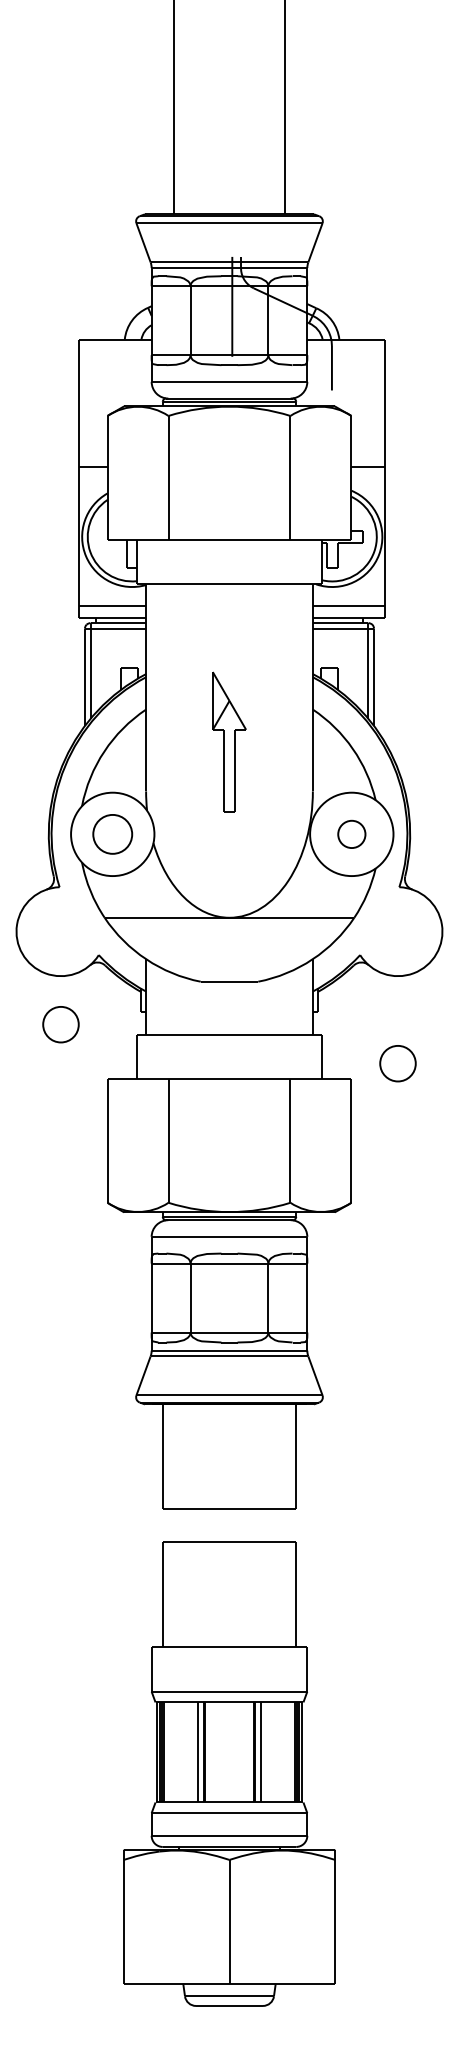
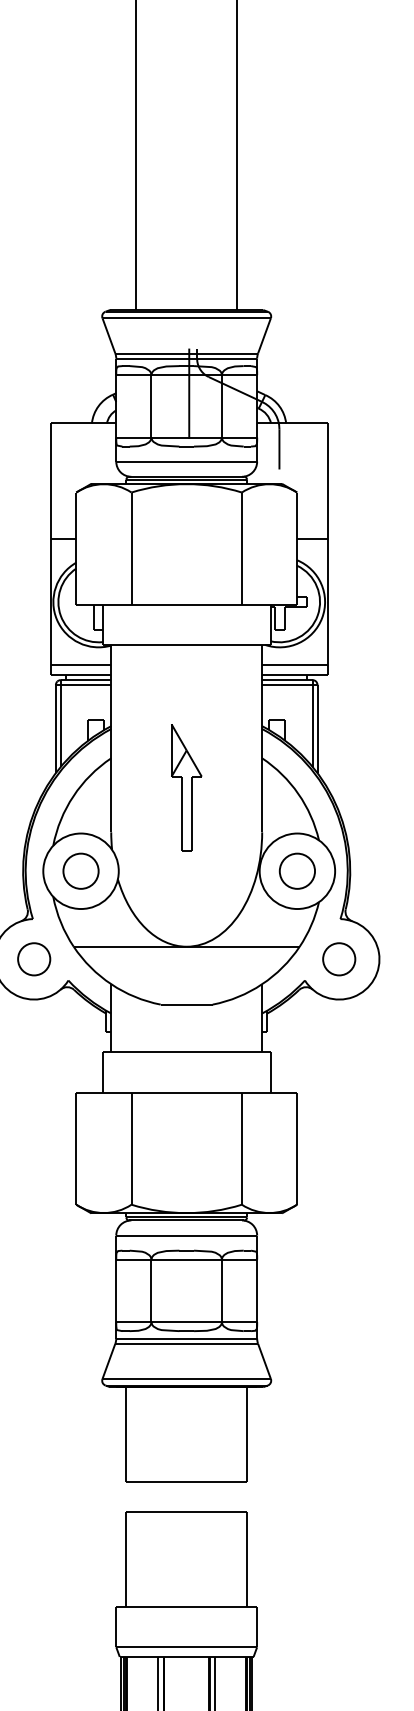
part: (351, 834) -> (297, 871), size x1.43
part: (60, 1024) -> (33, 959), moved
part: (397, 1063) -> (338, 959), moved

